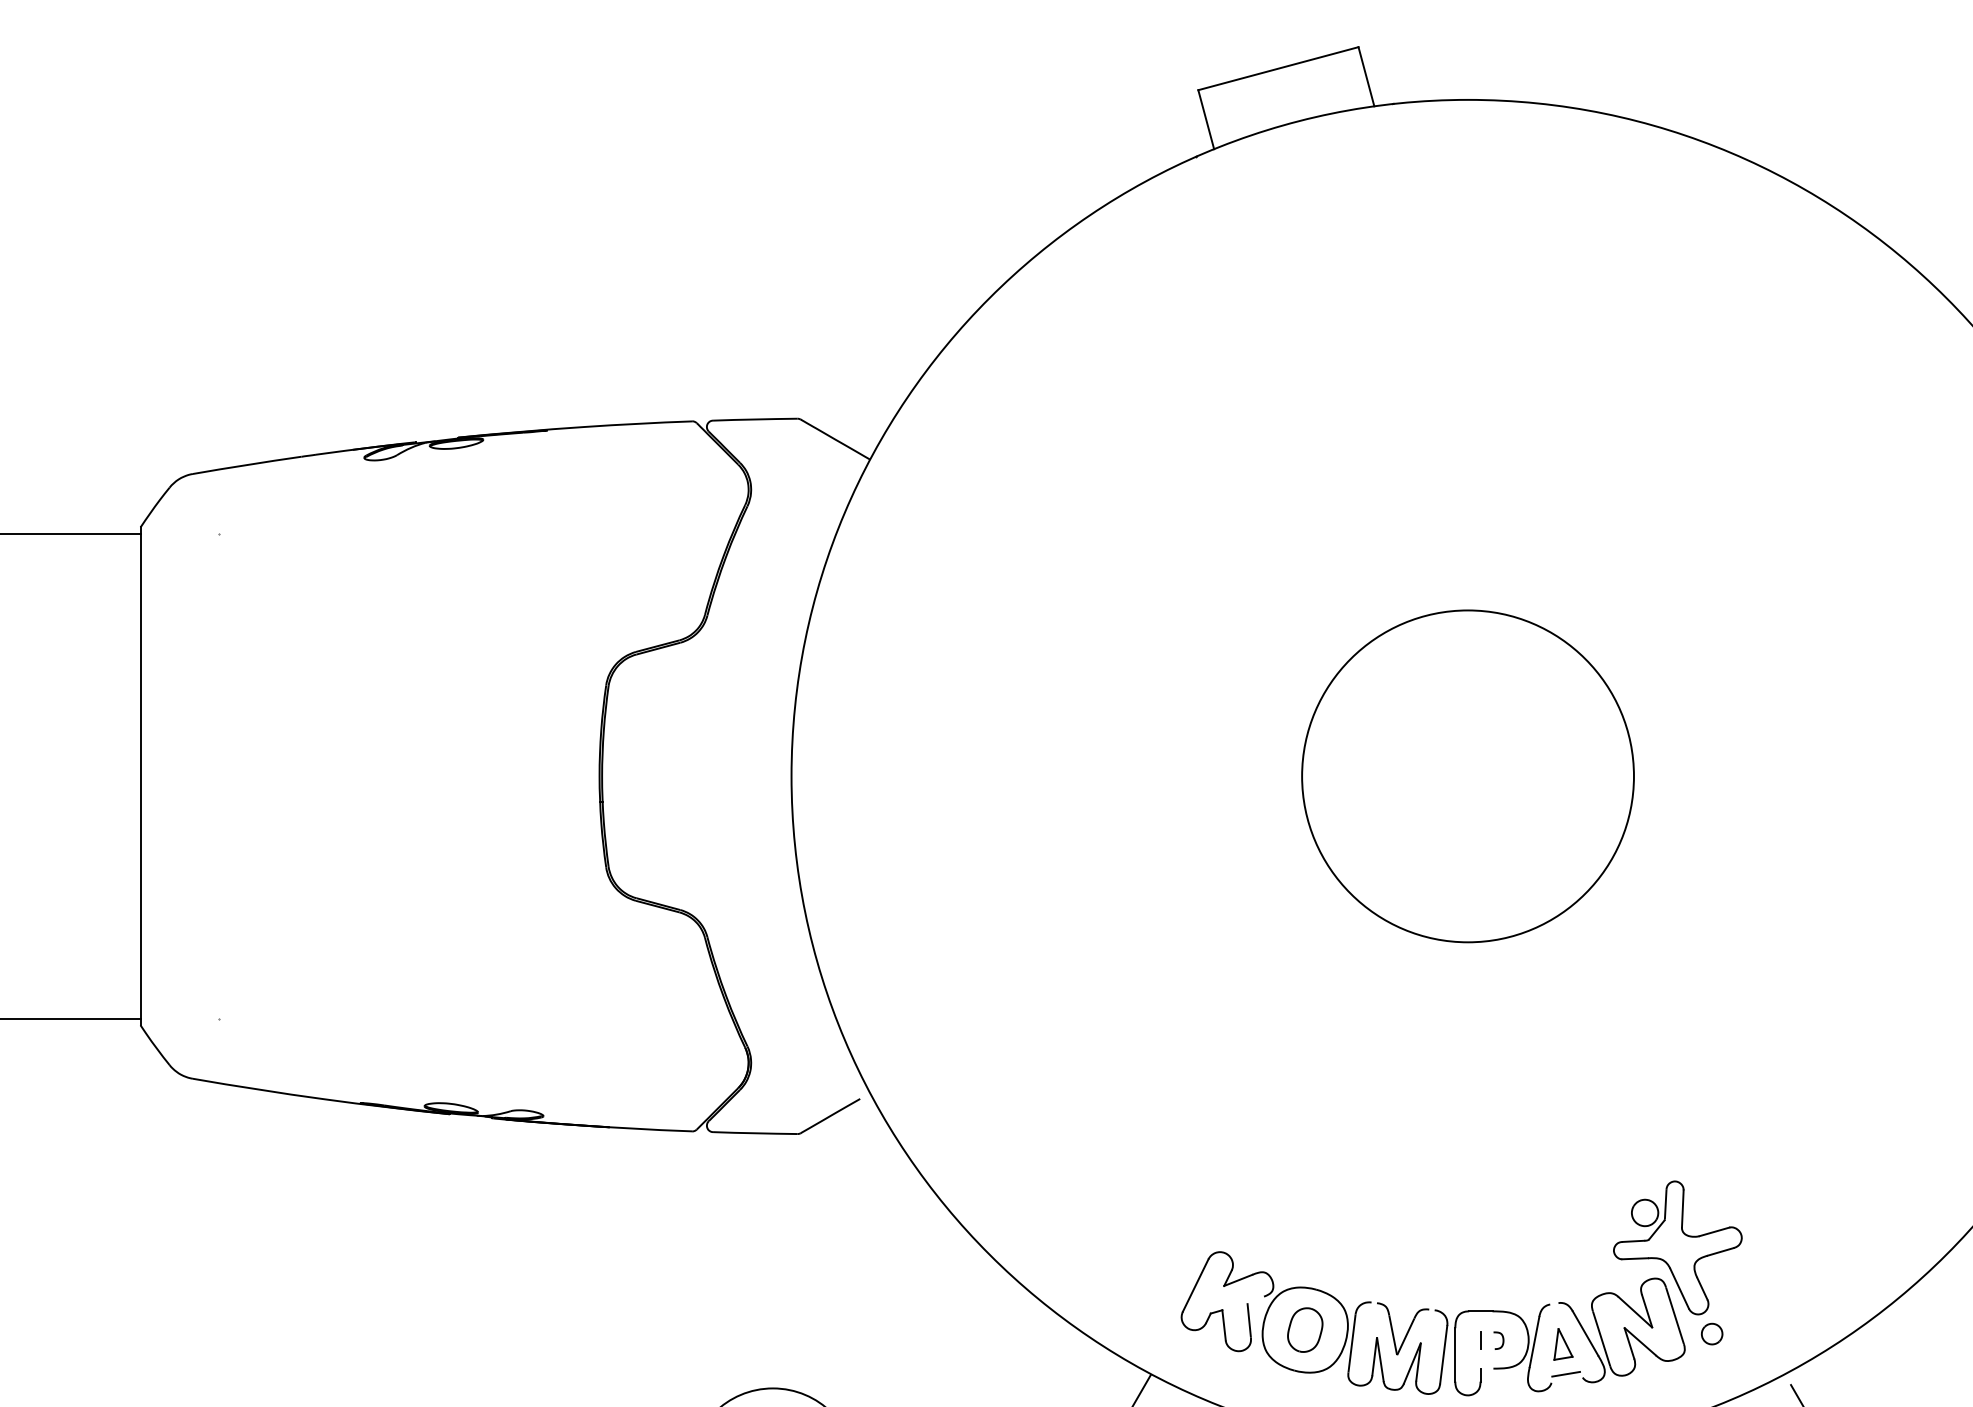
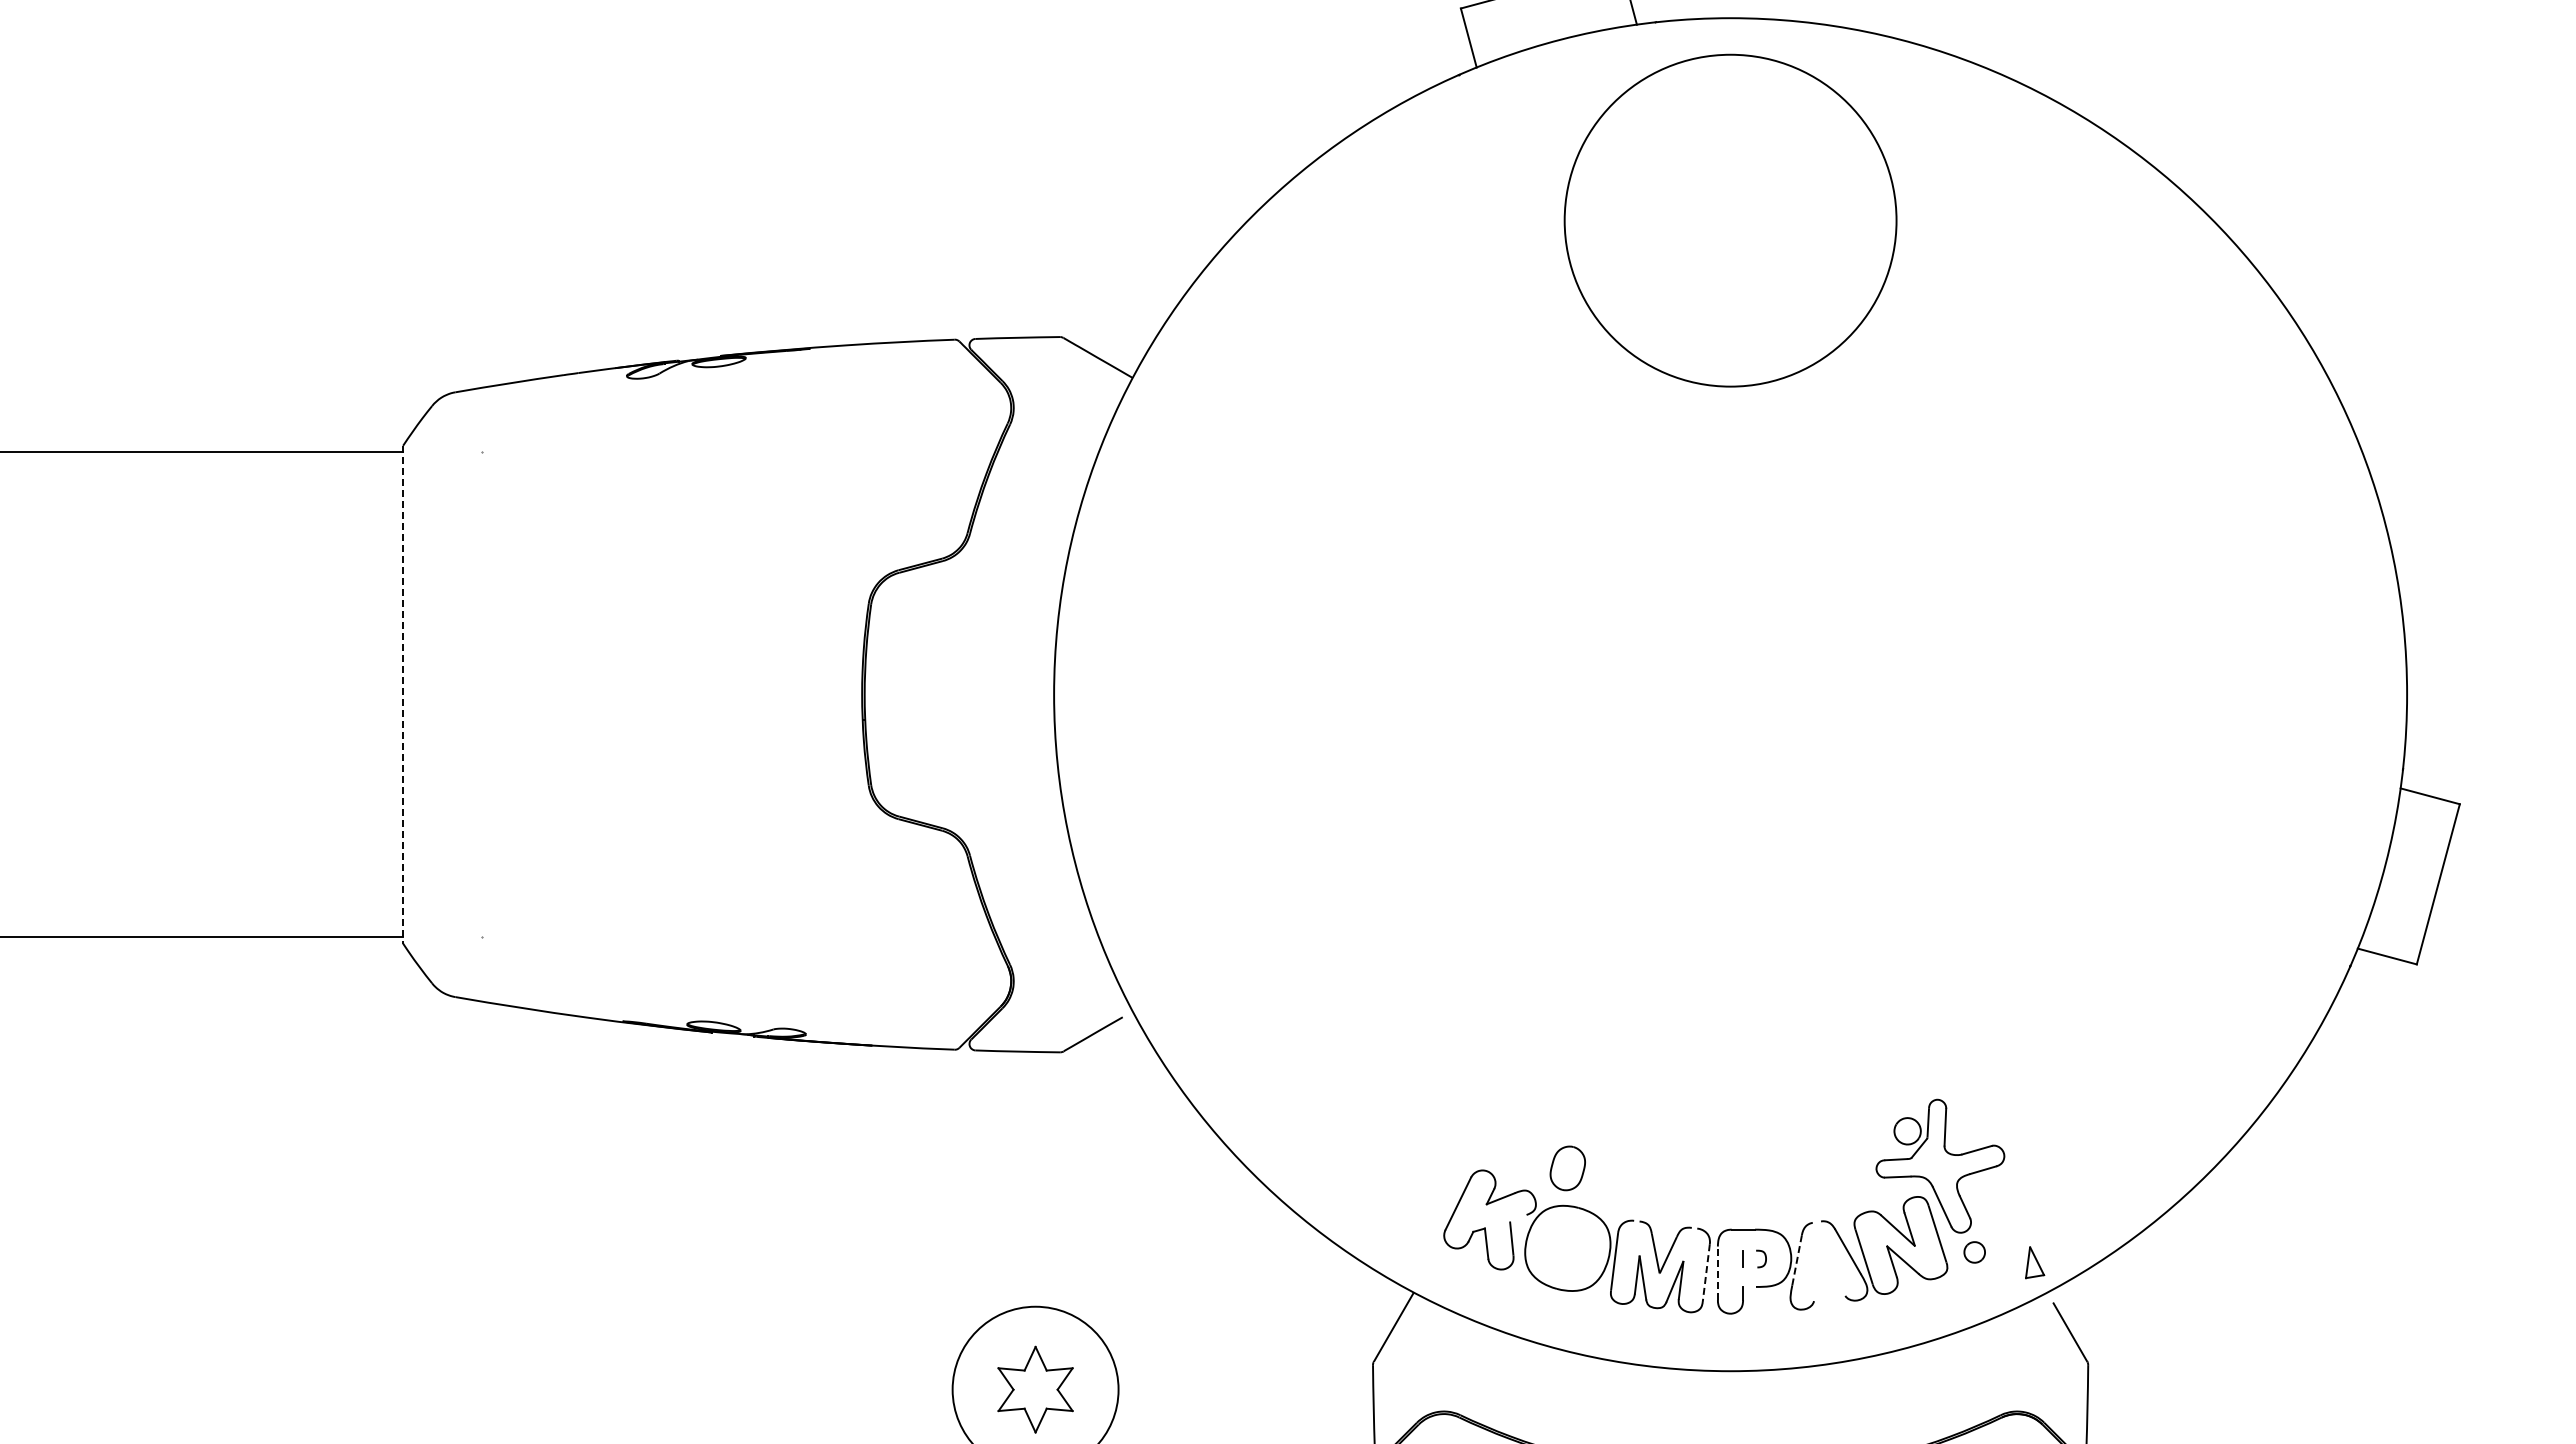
line: (140, 776) -> (403, 694), solid -> dashed
circle: (1467, 776) -> (1730, 220), moved
part: (1304, 1330) -> (1567, 1168), moved
line: (1534, 1342) -> (1797, 1260), solid -> dashed
part: (1563, 1344) -> (2035, 1262), moved
line: (1443, 1355) -> (1706, 1273), solid -> dashed
line: (1454, 1355) -> (1717, 1273), solid -> dashed
line: (1565, 1374) -> (1828, 1292), removed

